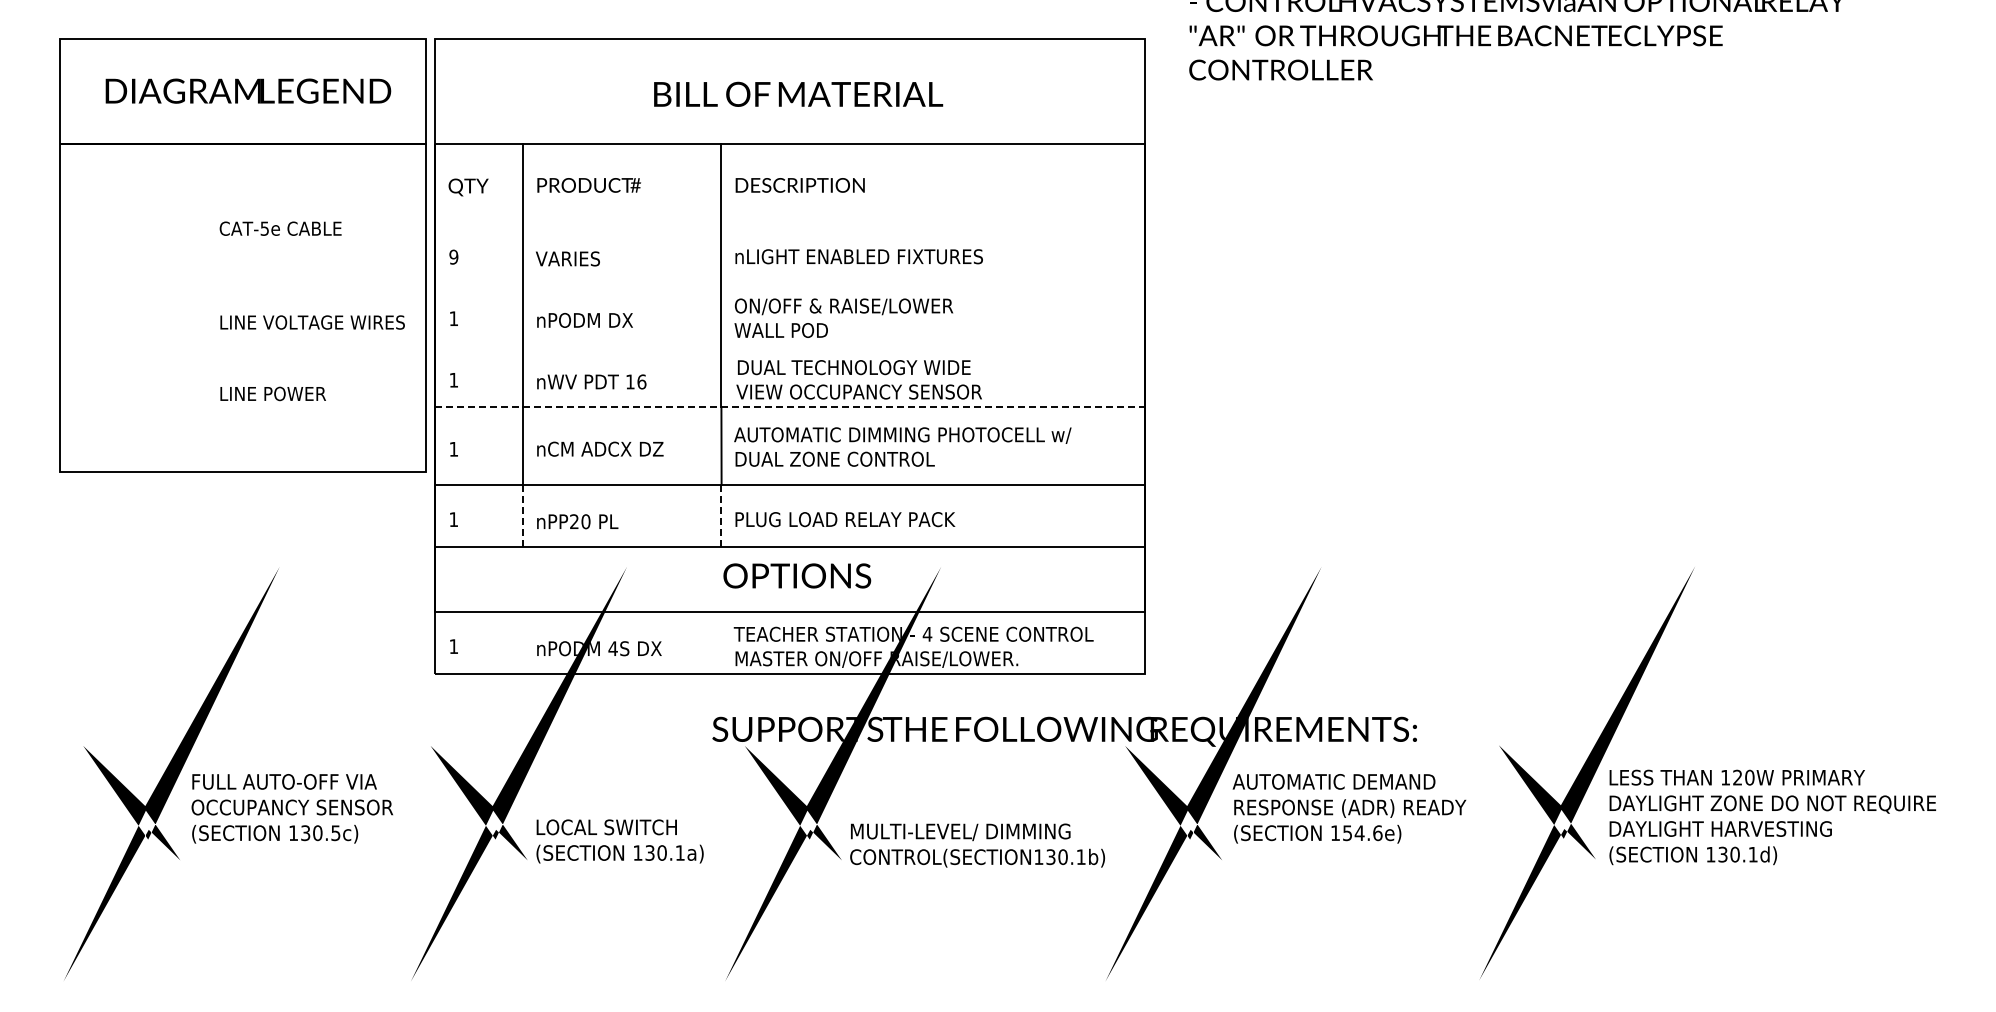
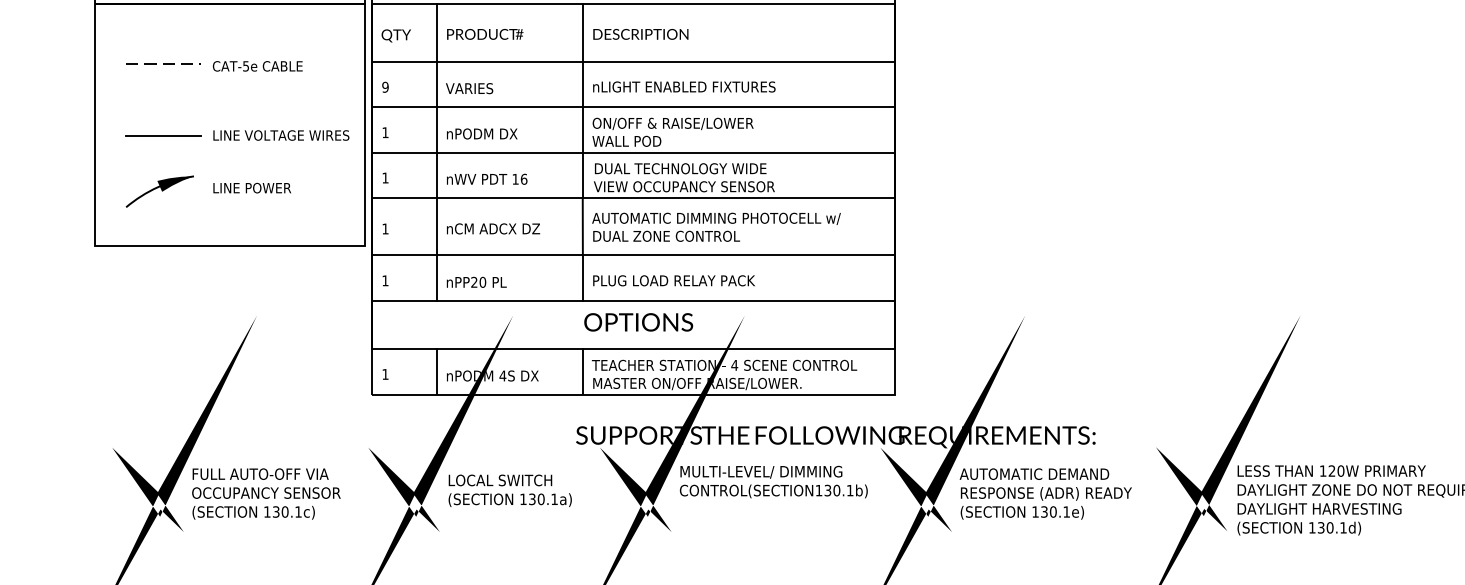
line: (789, 222) -> (632, 61), added
line: (152, 224) -> (163, 63), added
line: (789, 284) -> (632, 107), added
line: (152, 322) -> (163, 135), added
line: (789, 345) -> (632, 152), added
part: (147, 398) -> (159, 191), added
line: (789, 407) -> (632, 198), dashed -> solid
line: (523, 515) -> (436, 277), dashed -> solid
line: (721, 515) -> (582, 277), dashed -> solid
line: (523, 642) -> (436, 371), added
line: (721, 642) -> (582, 371), added
text: (335, 833) -> (298, 512), 130.5c) -> 130.1c)
text: (1362, 833) -> (1055, 512), 154.6e) -> 130.1e)
text: (619, 841) -> (509, 490), moved
text: (977, 845) -> (773, 482), moved

